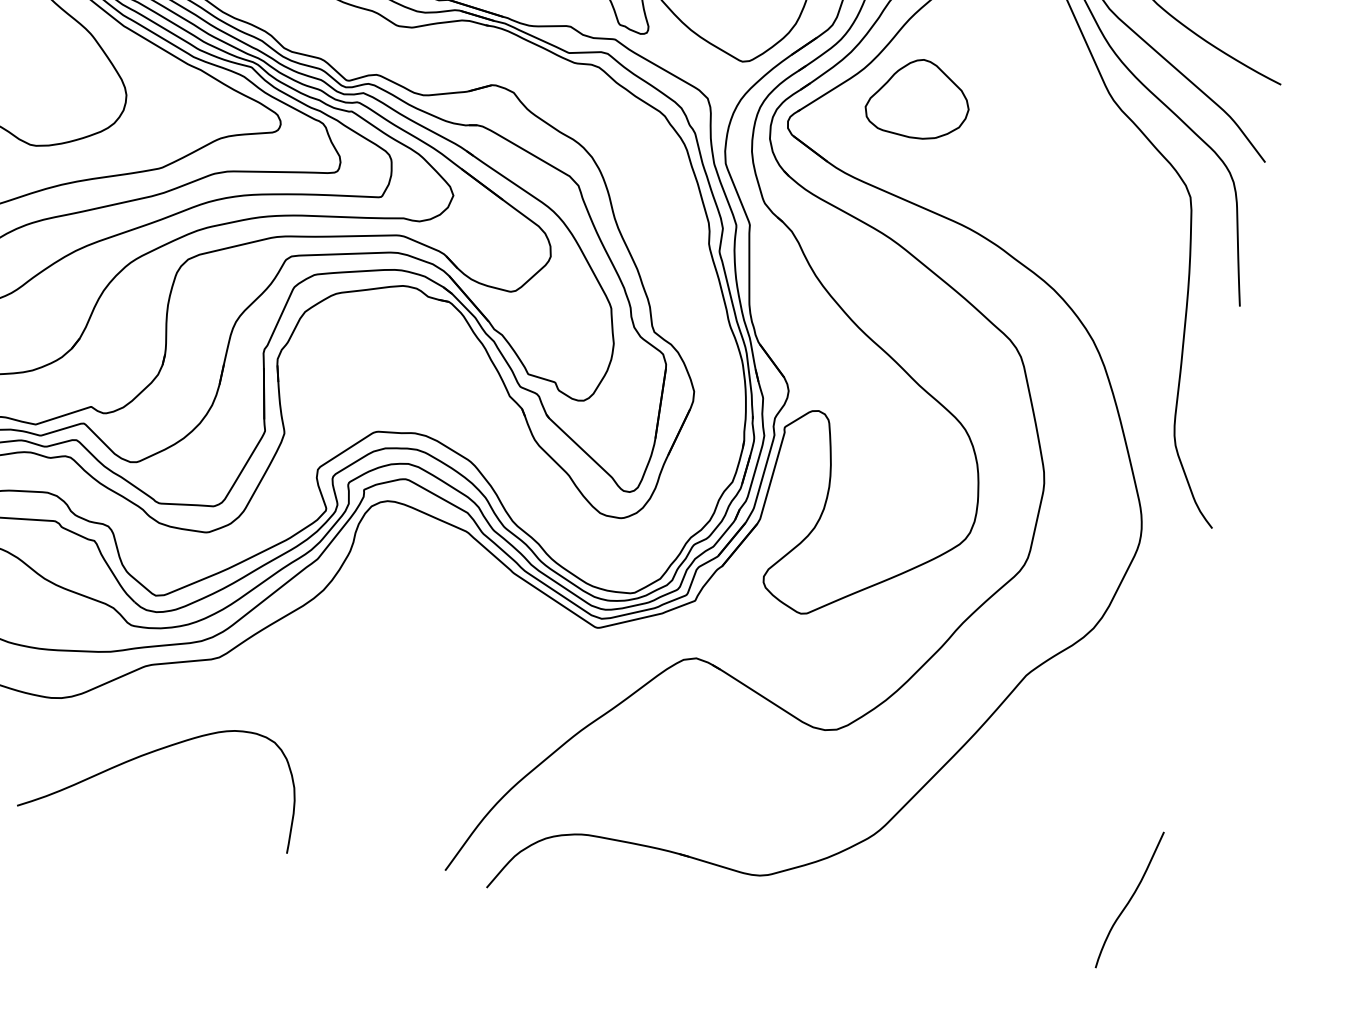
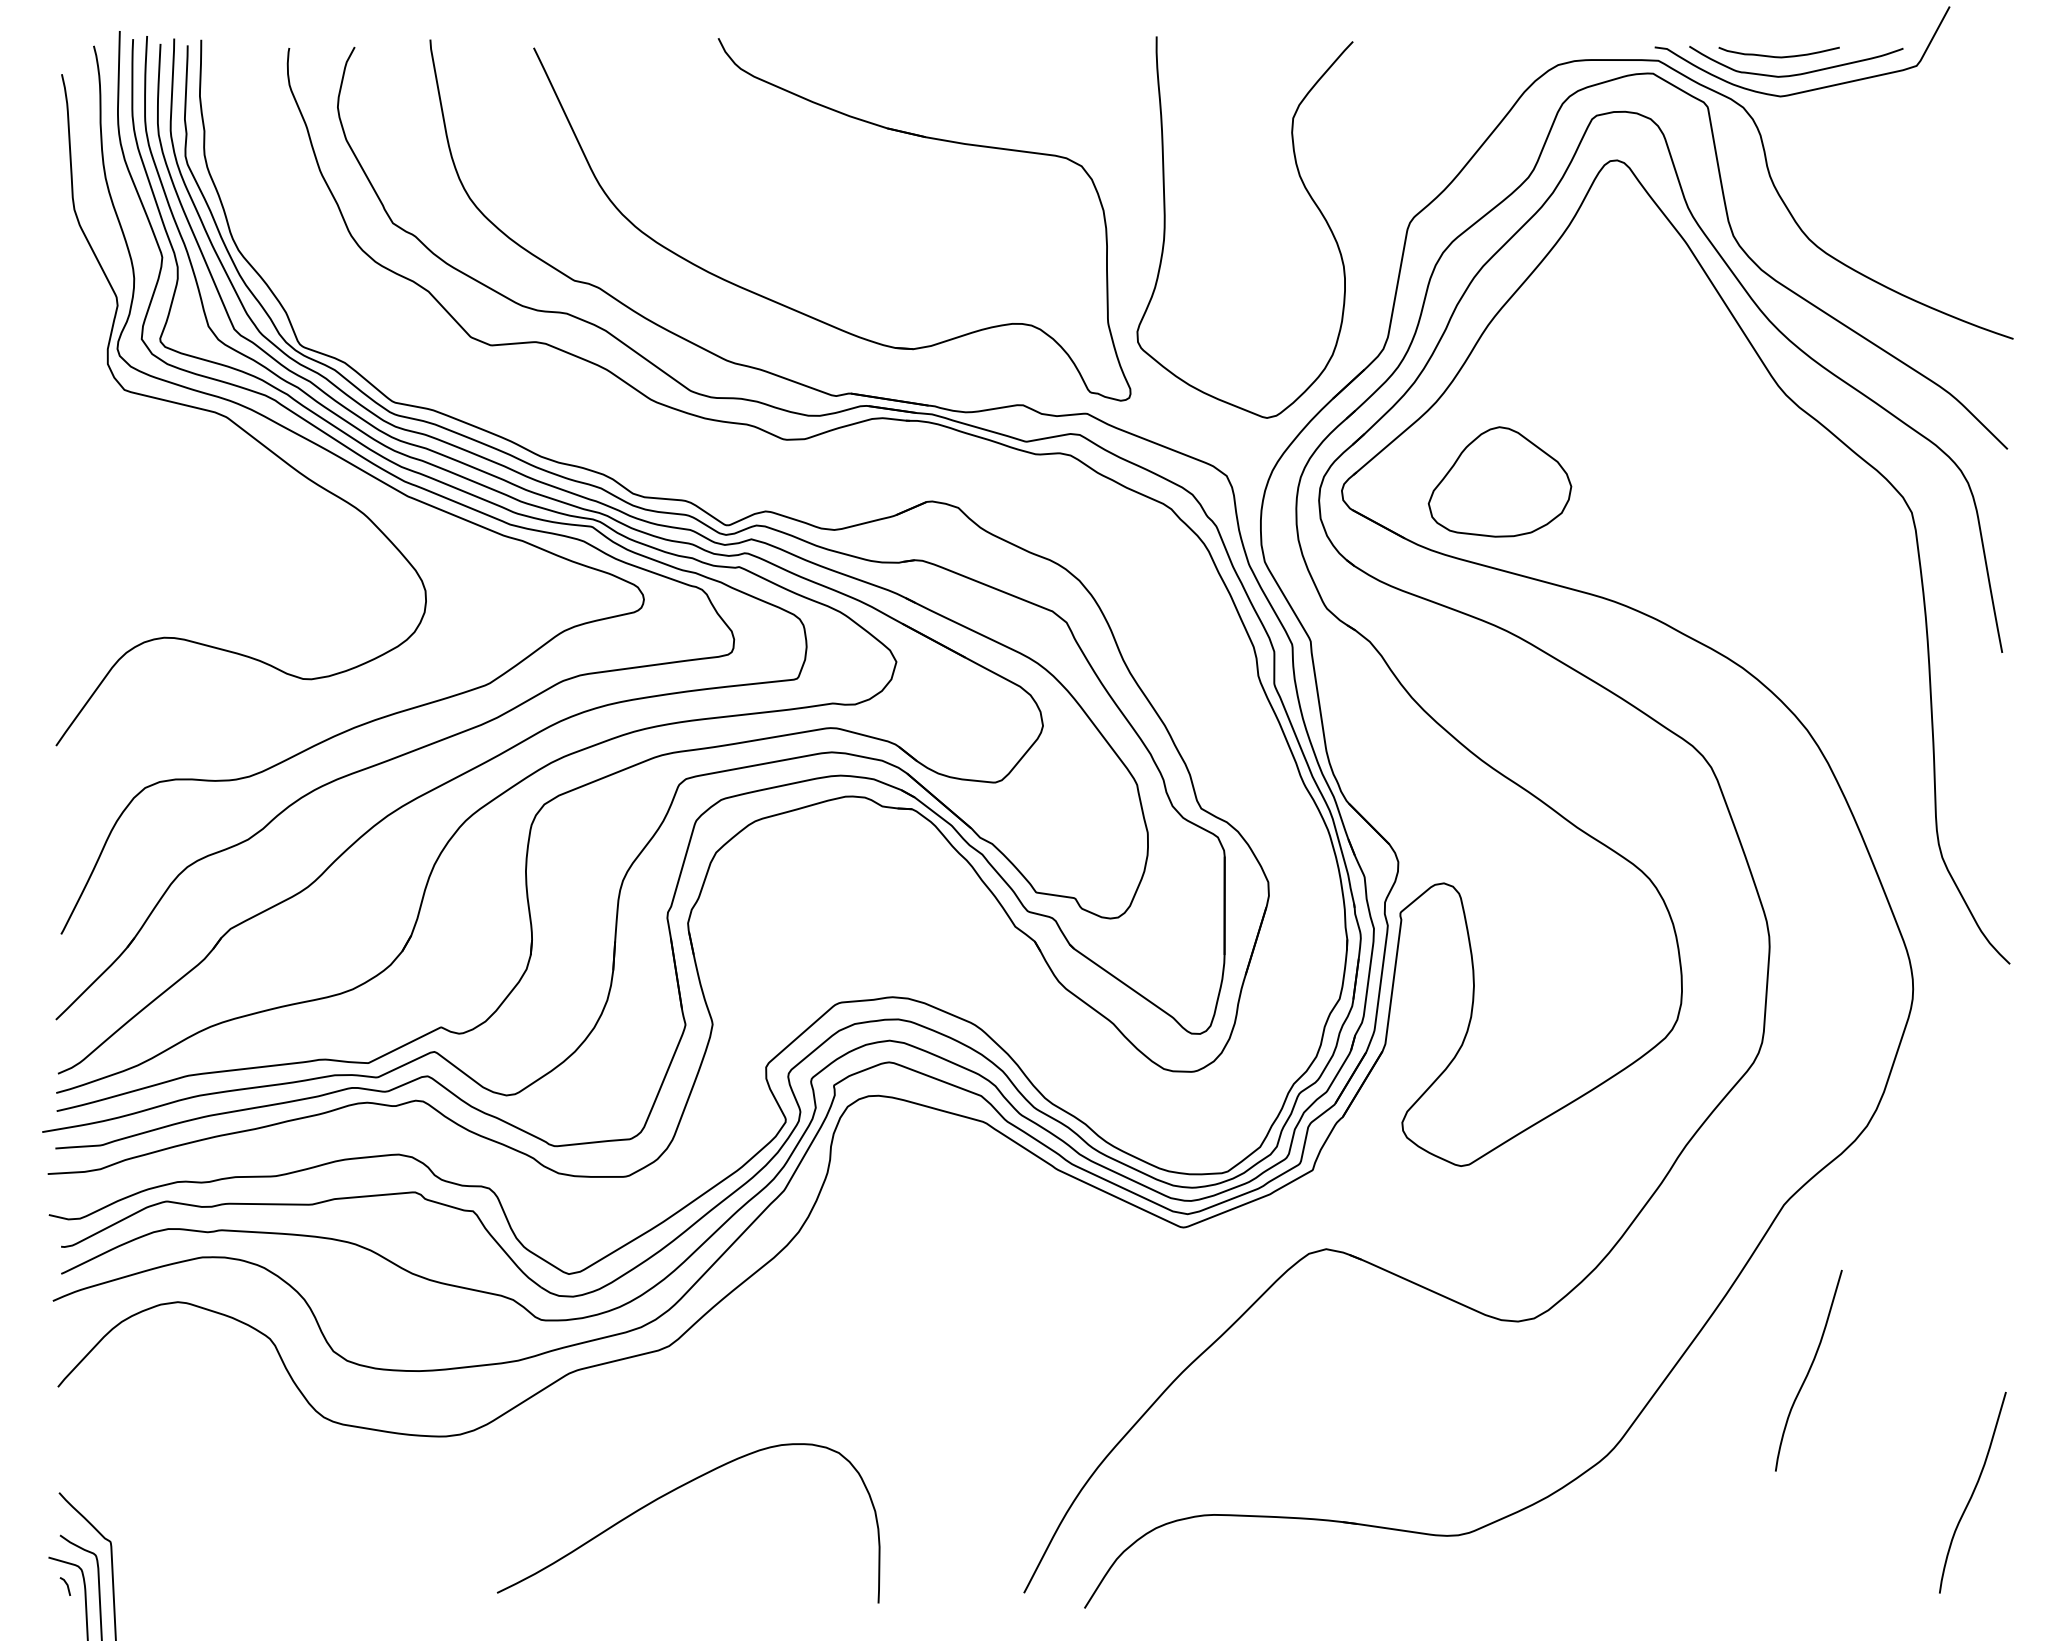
part: (918, 98) -> (1499, 481), moved
curve: (149, 754) -> (668, 1494), moved
curve: (1026, 795) -> (1808, 1370), added

